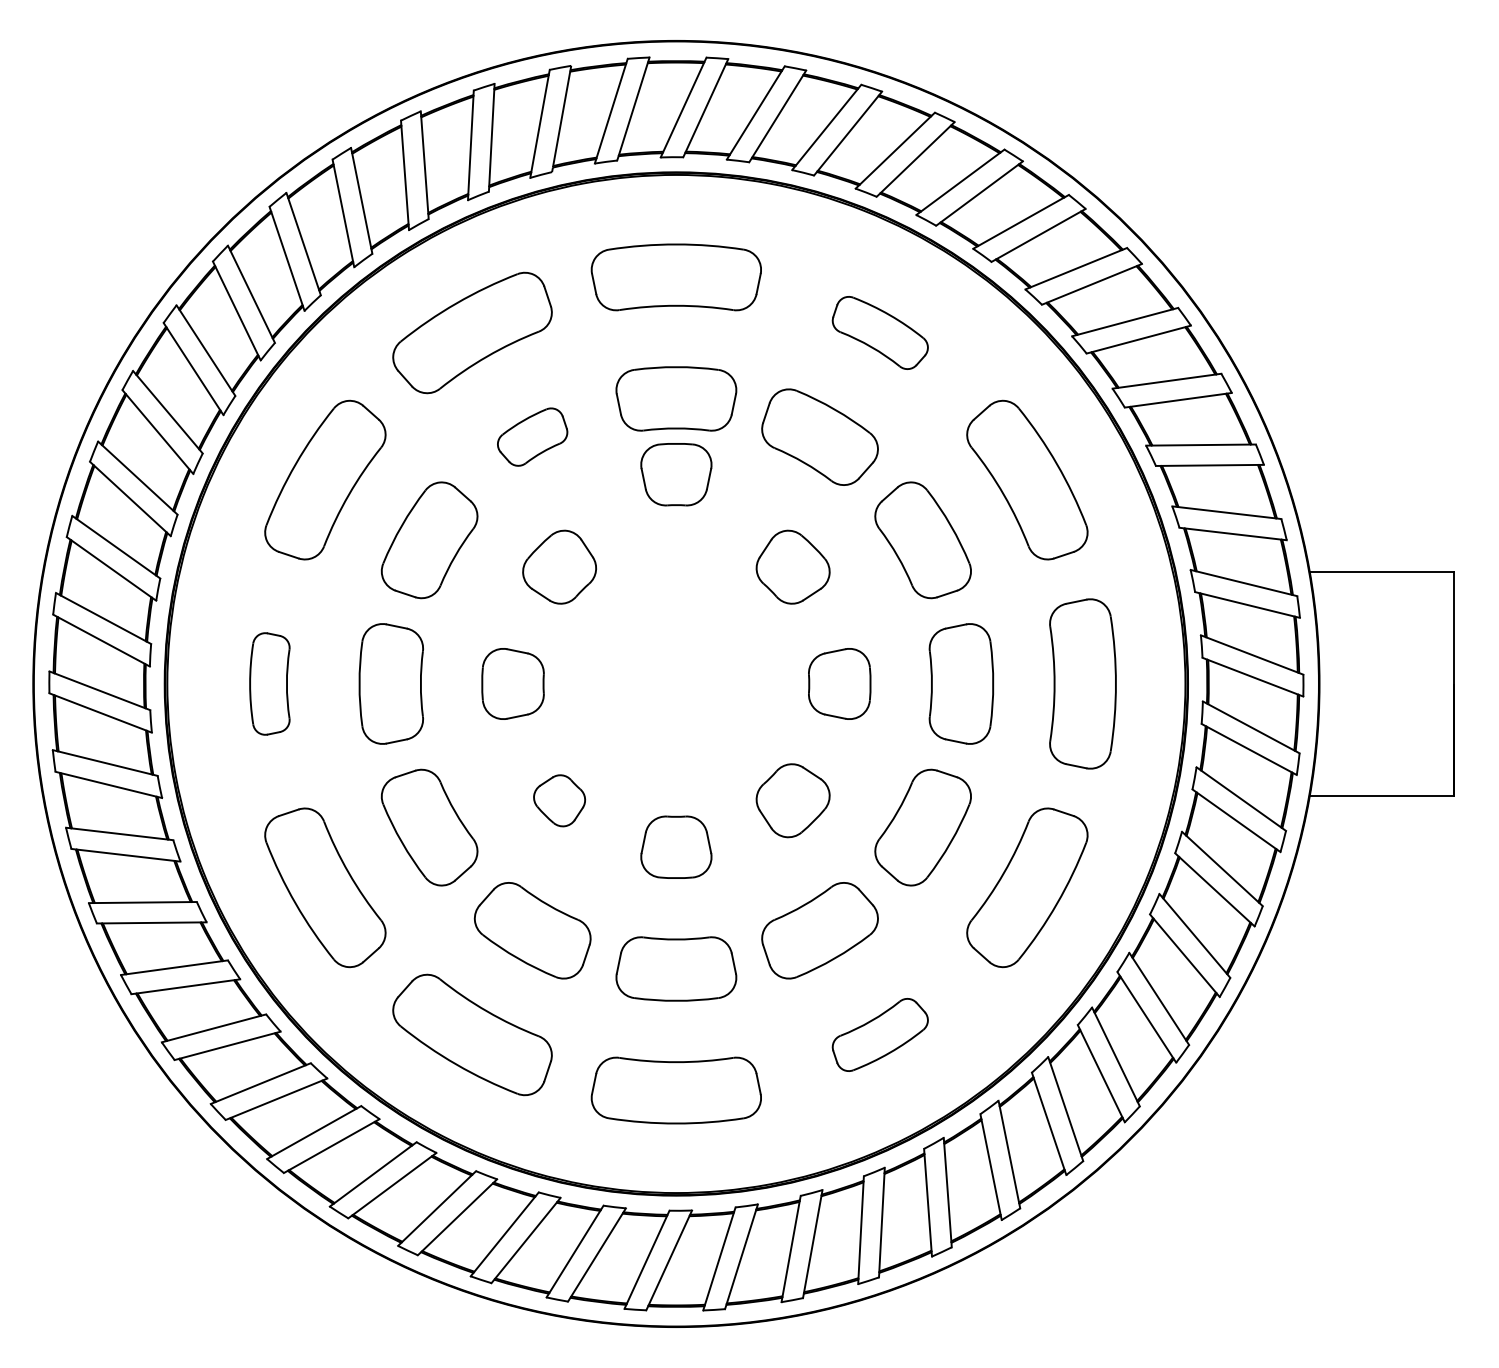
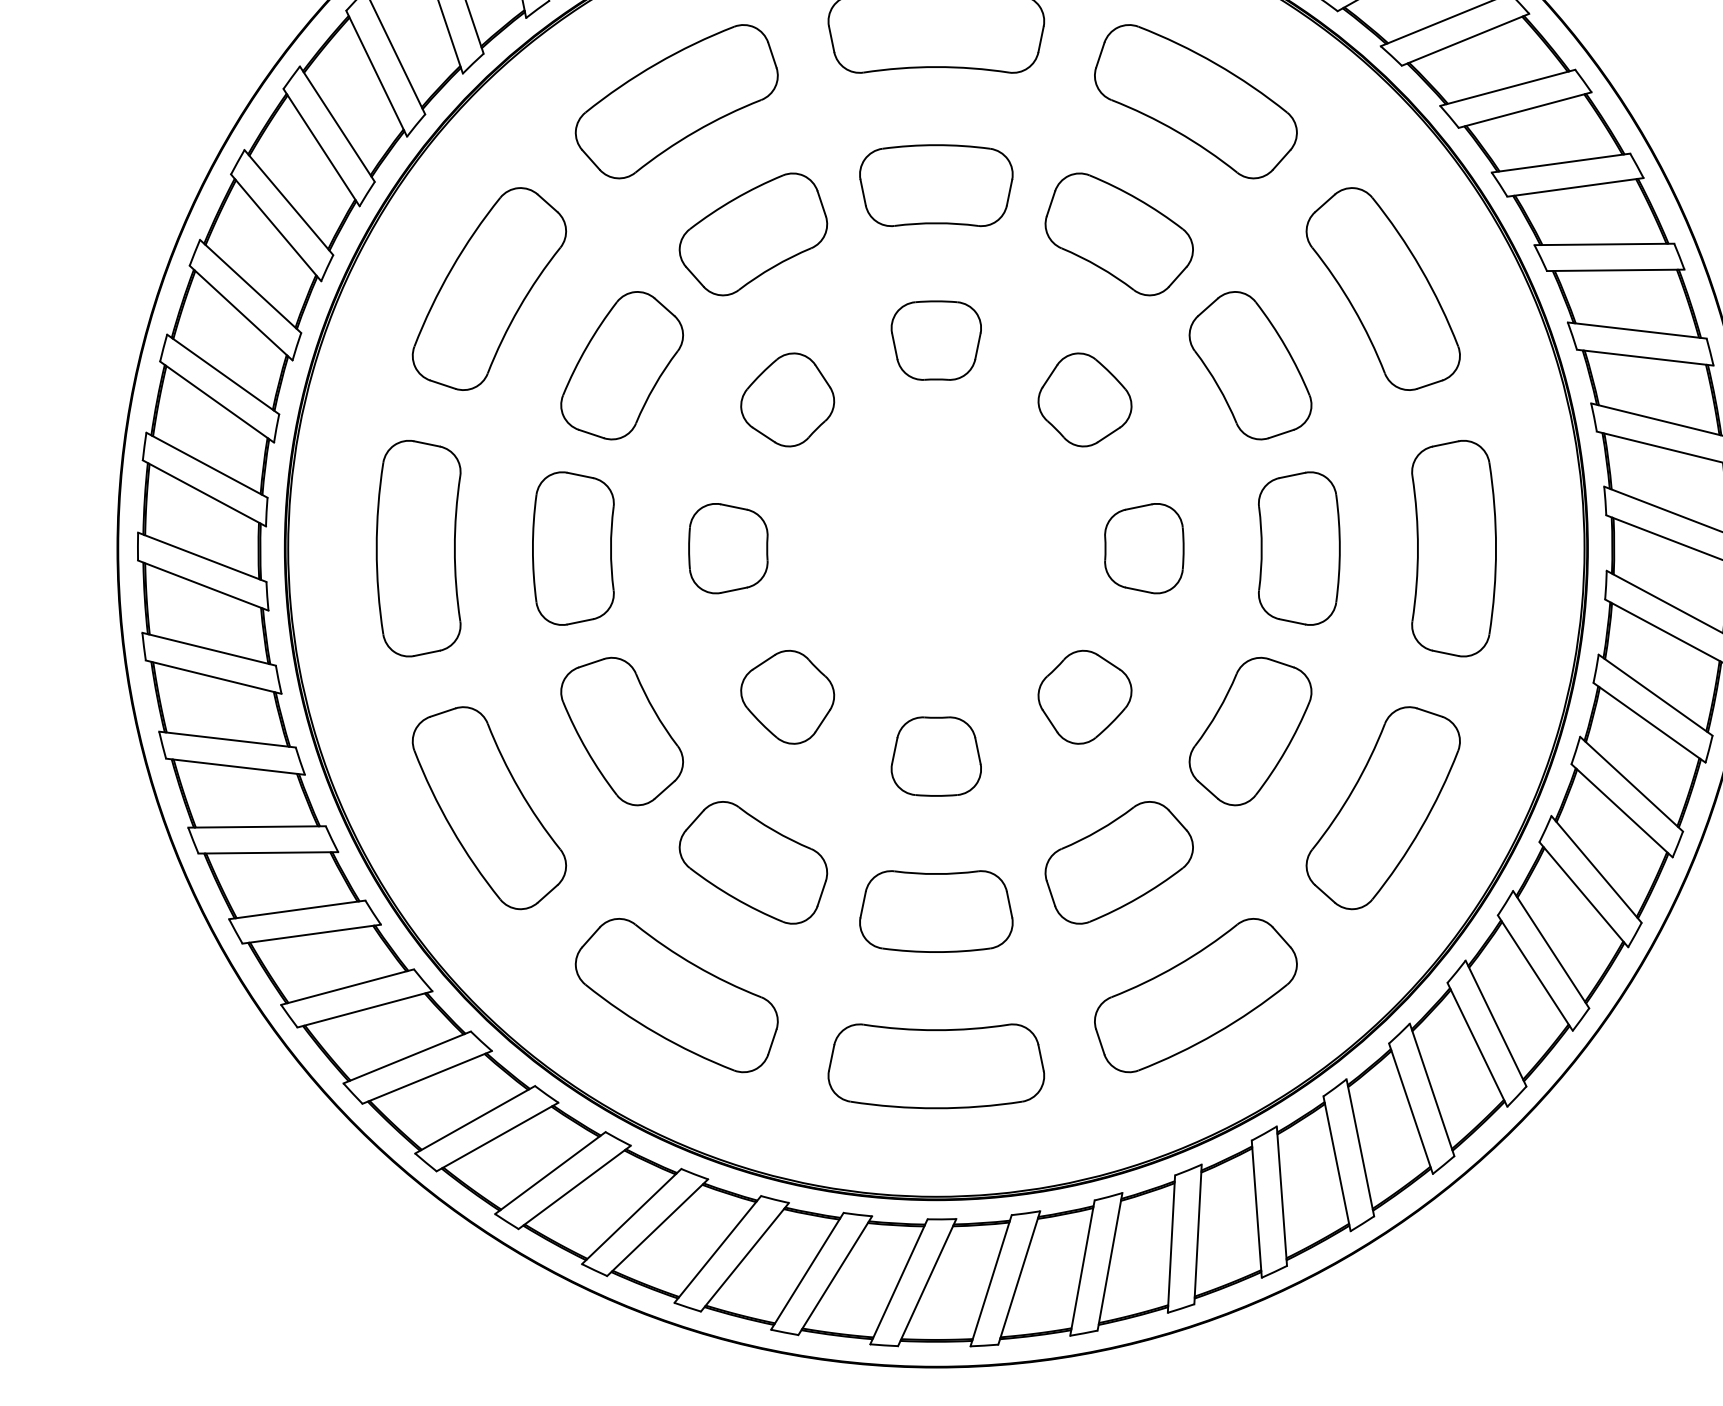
part: (880, 332) -> (1196, 101), size x1.67
part: (532, 436) -> (753, 233), size x1.67
part: (676, 474) -> (936, 340), moved
part: (269, 683) -> (418, 548), size x1.67
part: (559, 800) -> (787, 696), size x1.43
part: (880, 1034) -> (1196, 994), size x1.67

